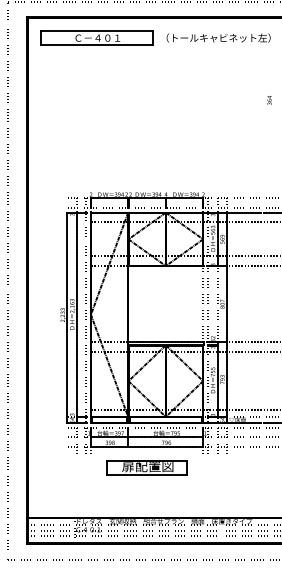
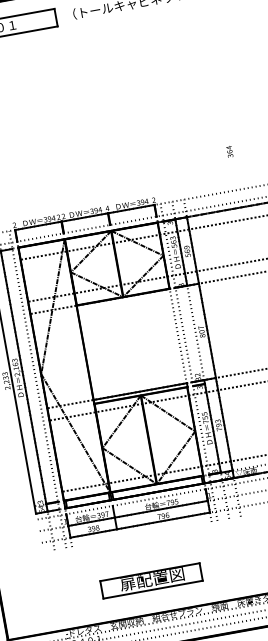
text: (269, 100) -> (229, 151), moved
part: (146, 467) -> (150, 580), moved

